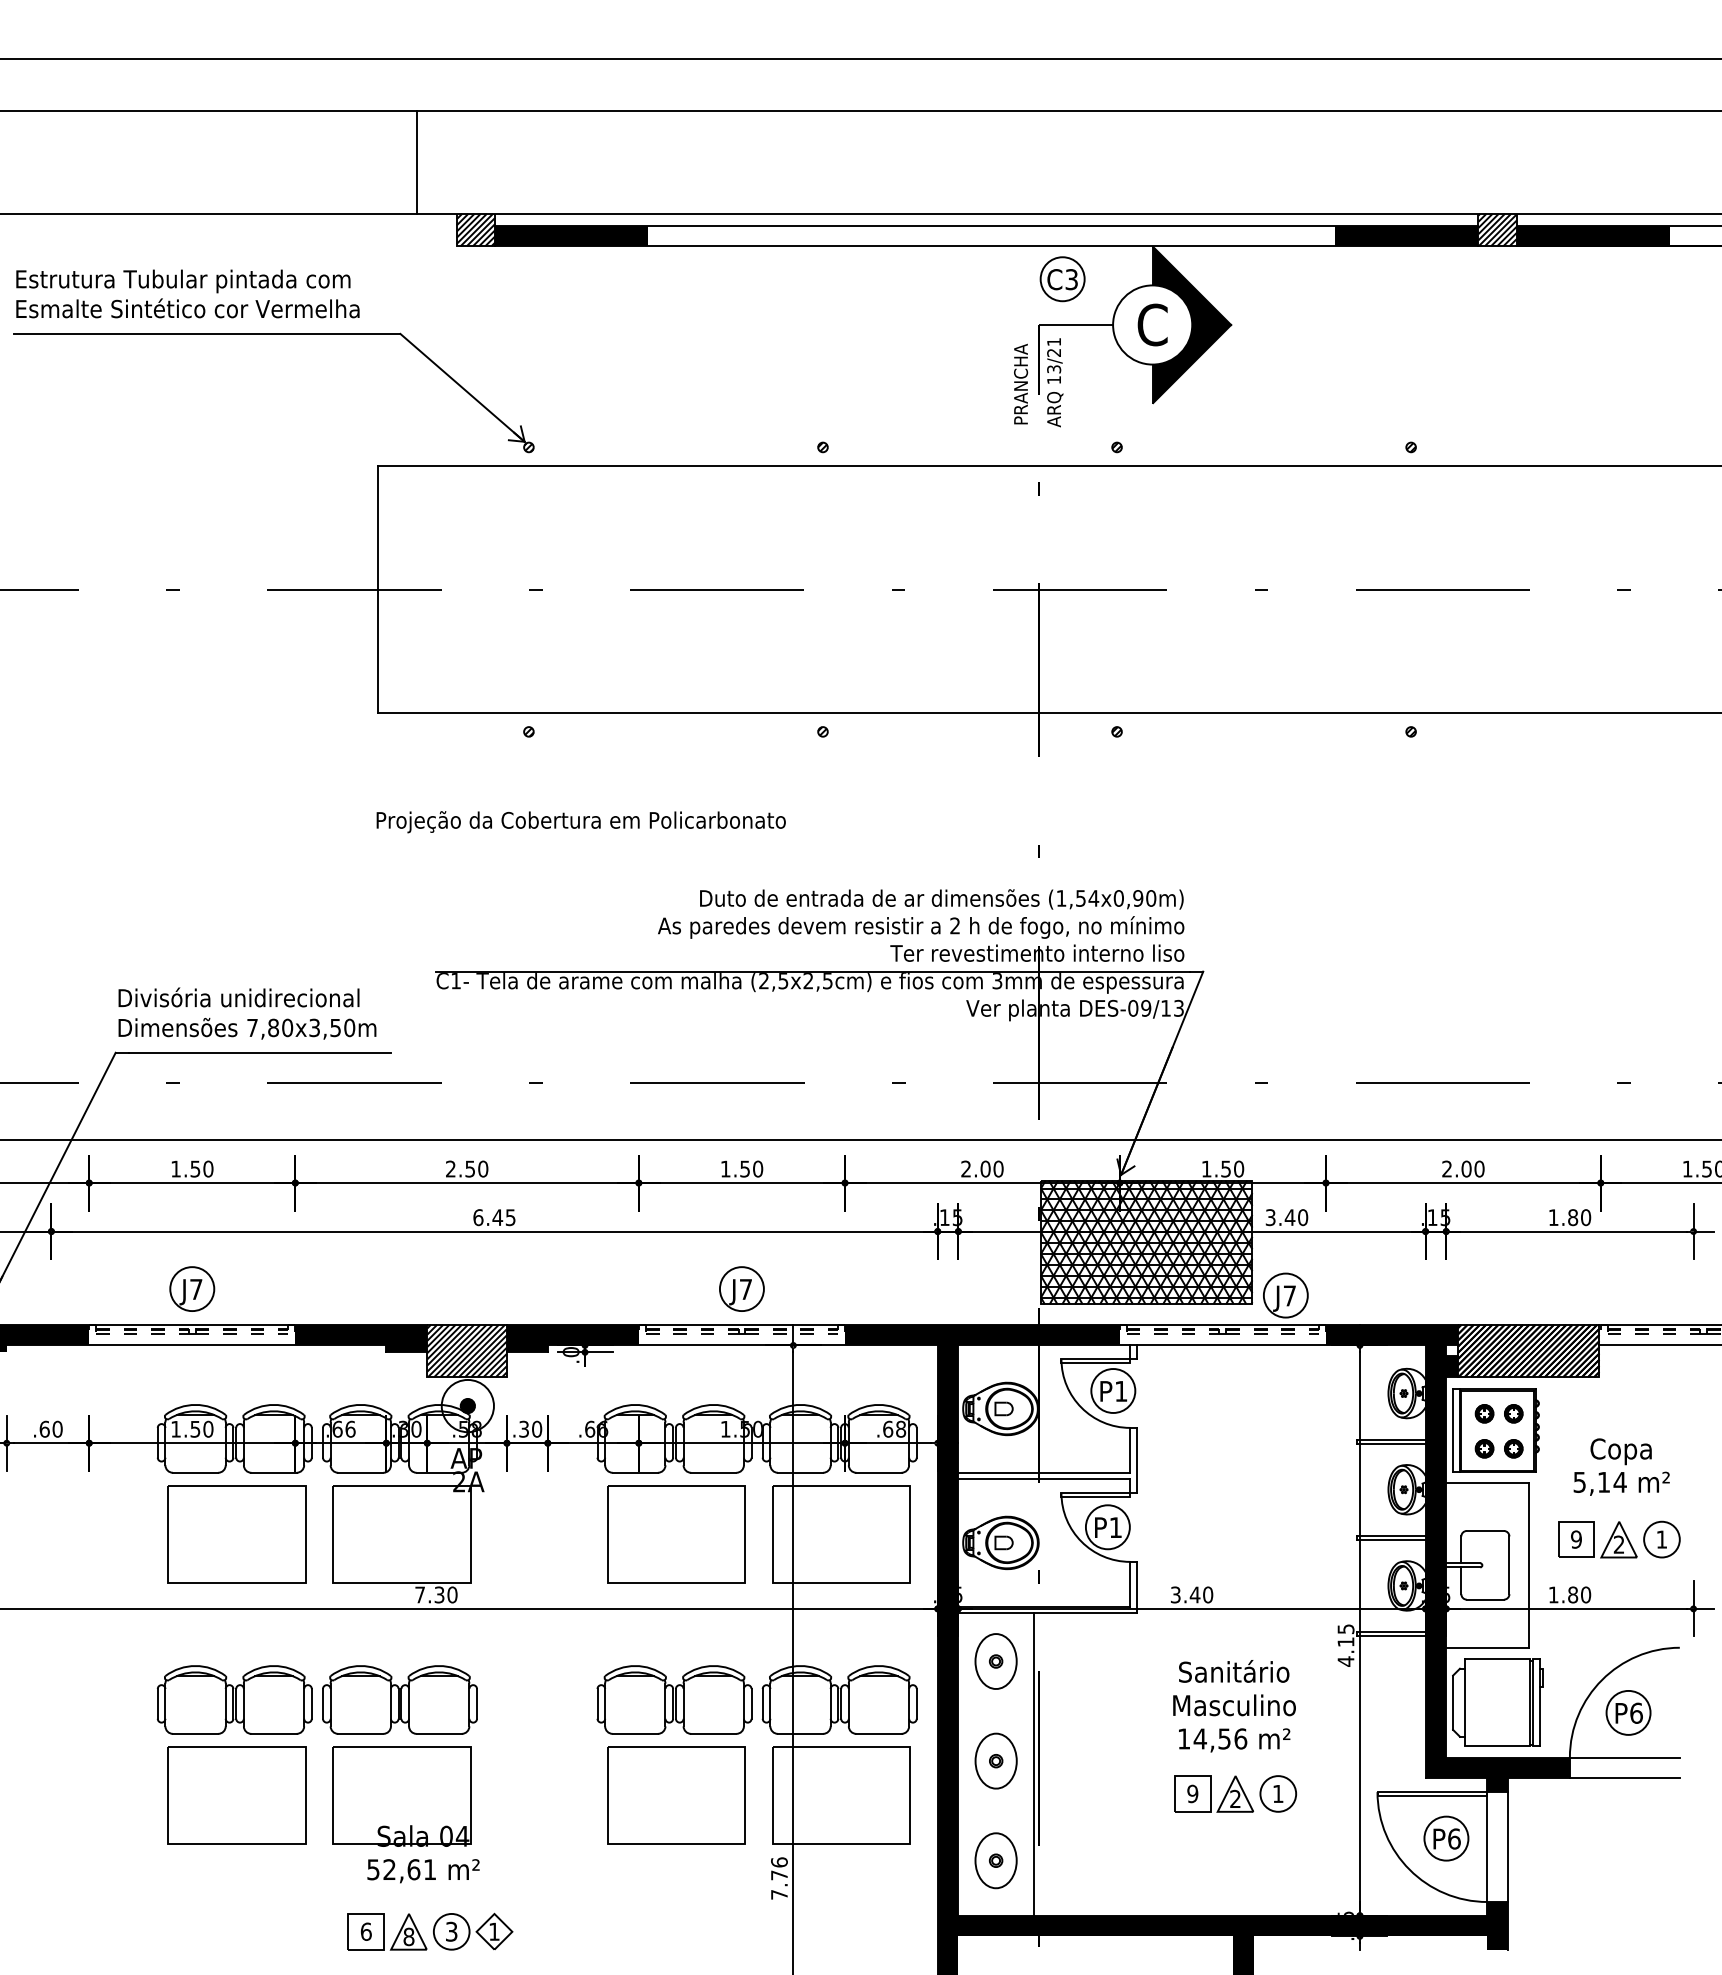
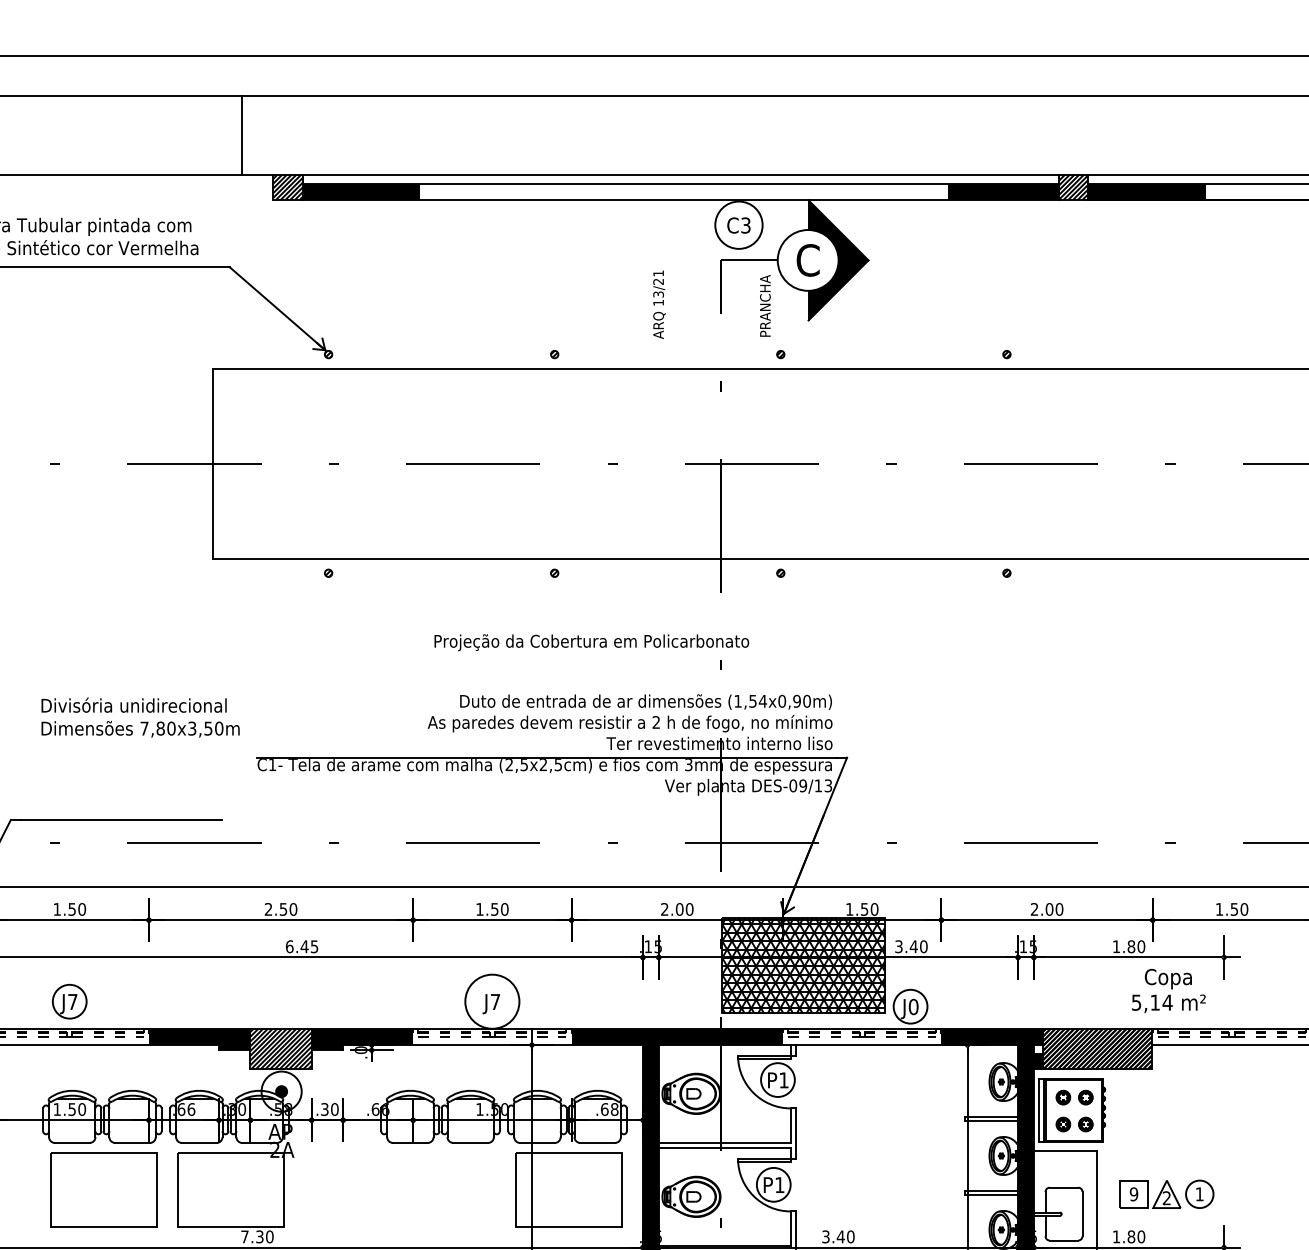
circle: (1062, 279) -> (738, 225), size x1.4
text: (1055, 382) -> (659, 304), moved
text: (1021, 383) -> (765, 305), moved
text: (580, 822) -> (591, 642), moved
text: (247, 1013) -> (140, 717), moved
circle: (741, 1289) -> (492, 1002), size x1.6
text: (1289, 1295) -> (913, 1006), J7 -> J0
text: (1621, 1466) -> (1168, 990), moved
part: (676, 1534) -> (442, 1190), removed

